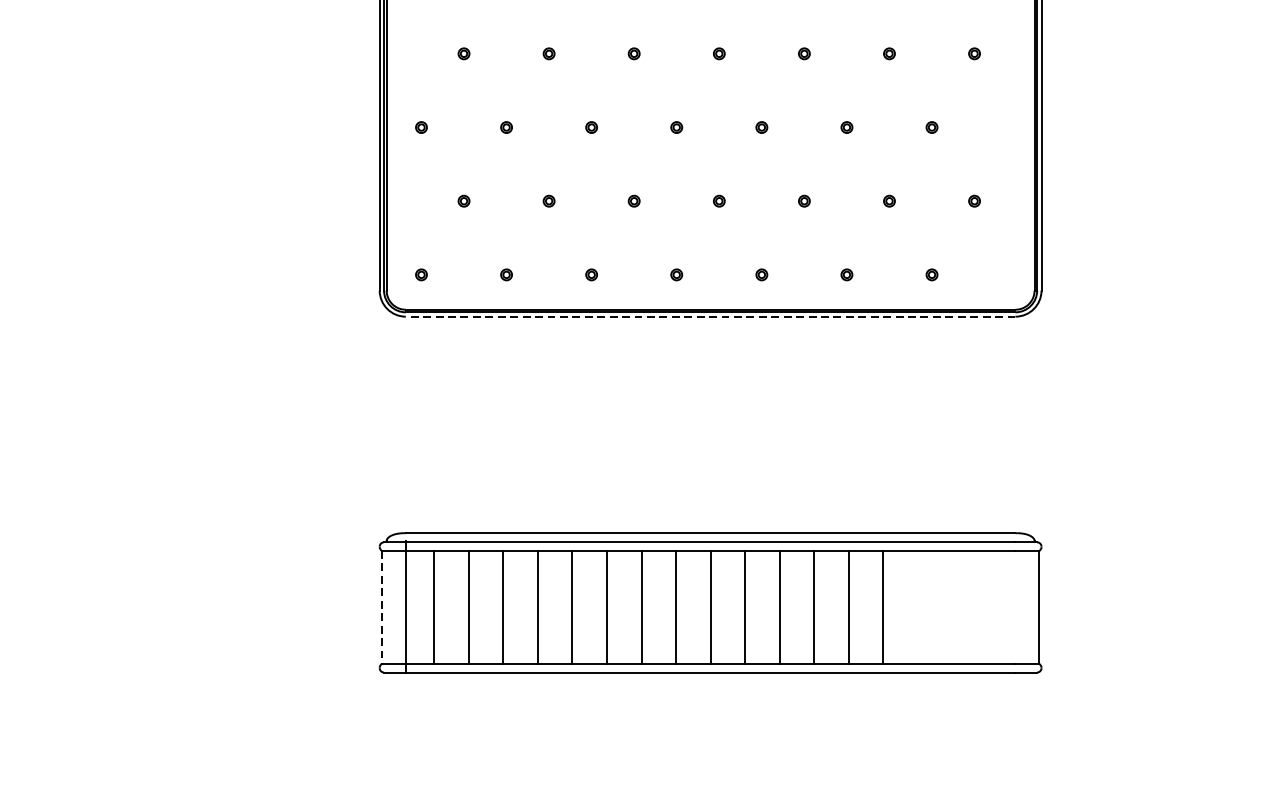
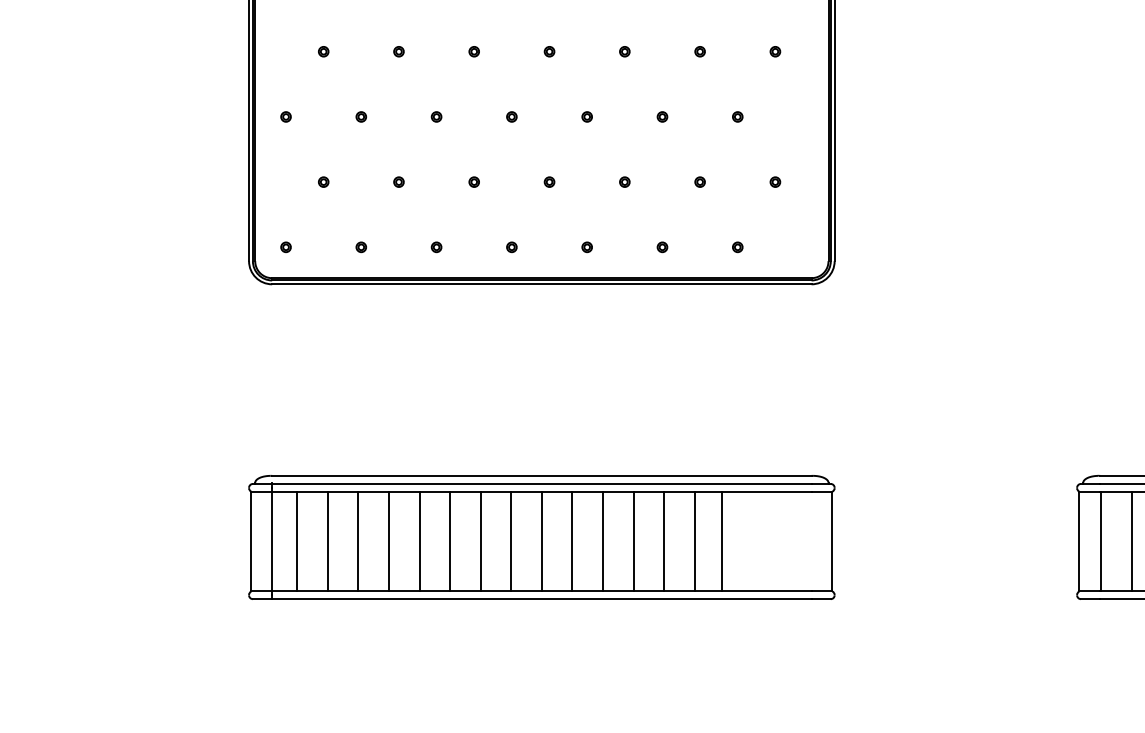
line: (710, 316) -> (541, 284), dashed -> solid
line: (382, 607) -> (251, 541), dashed -> solid
line: (913, 607) -> (721, 541), added

